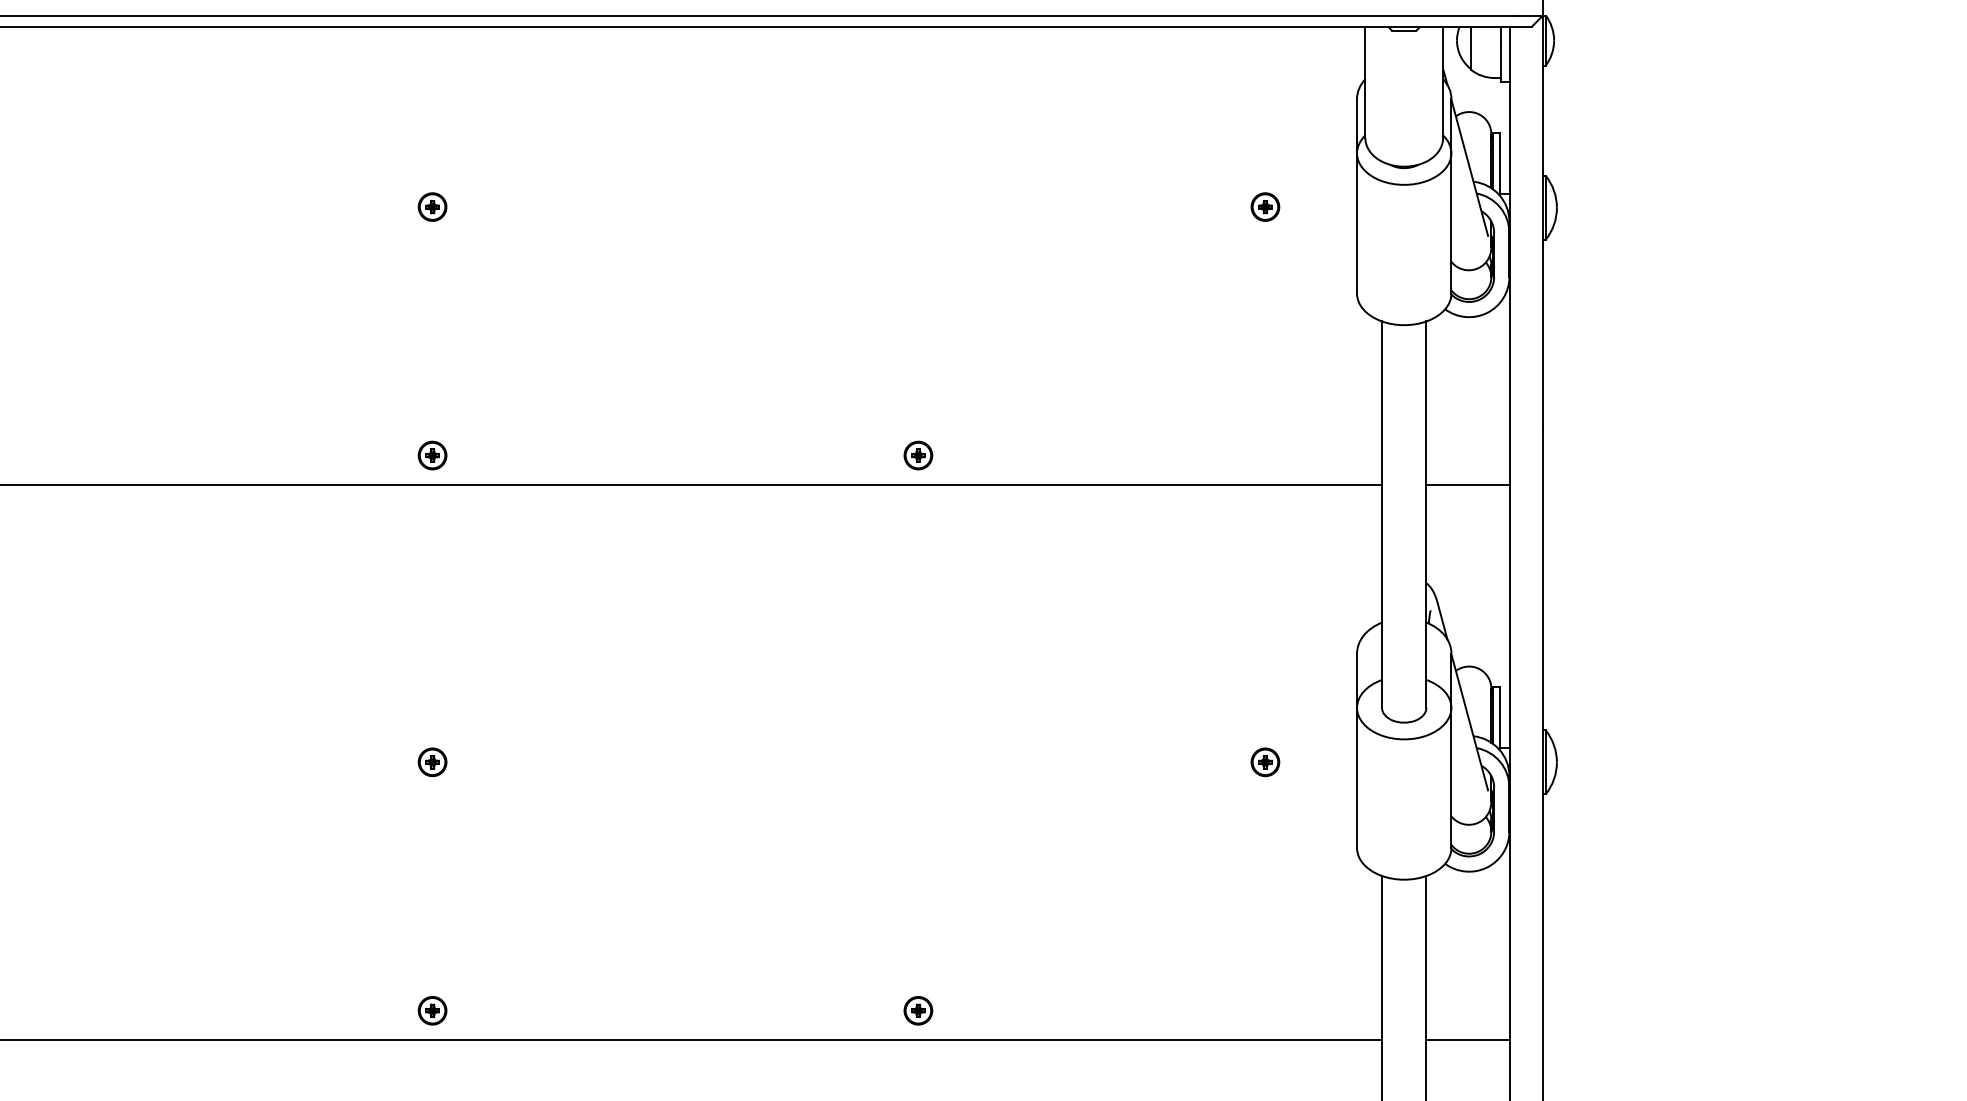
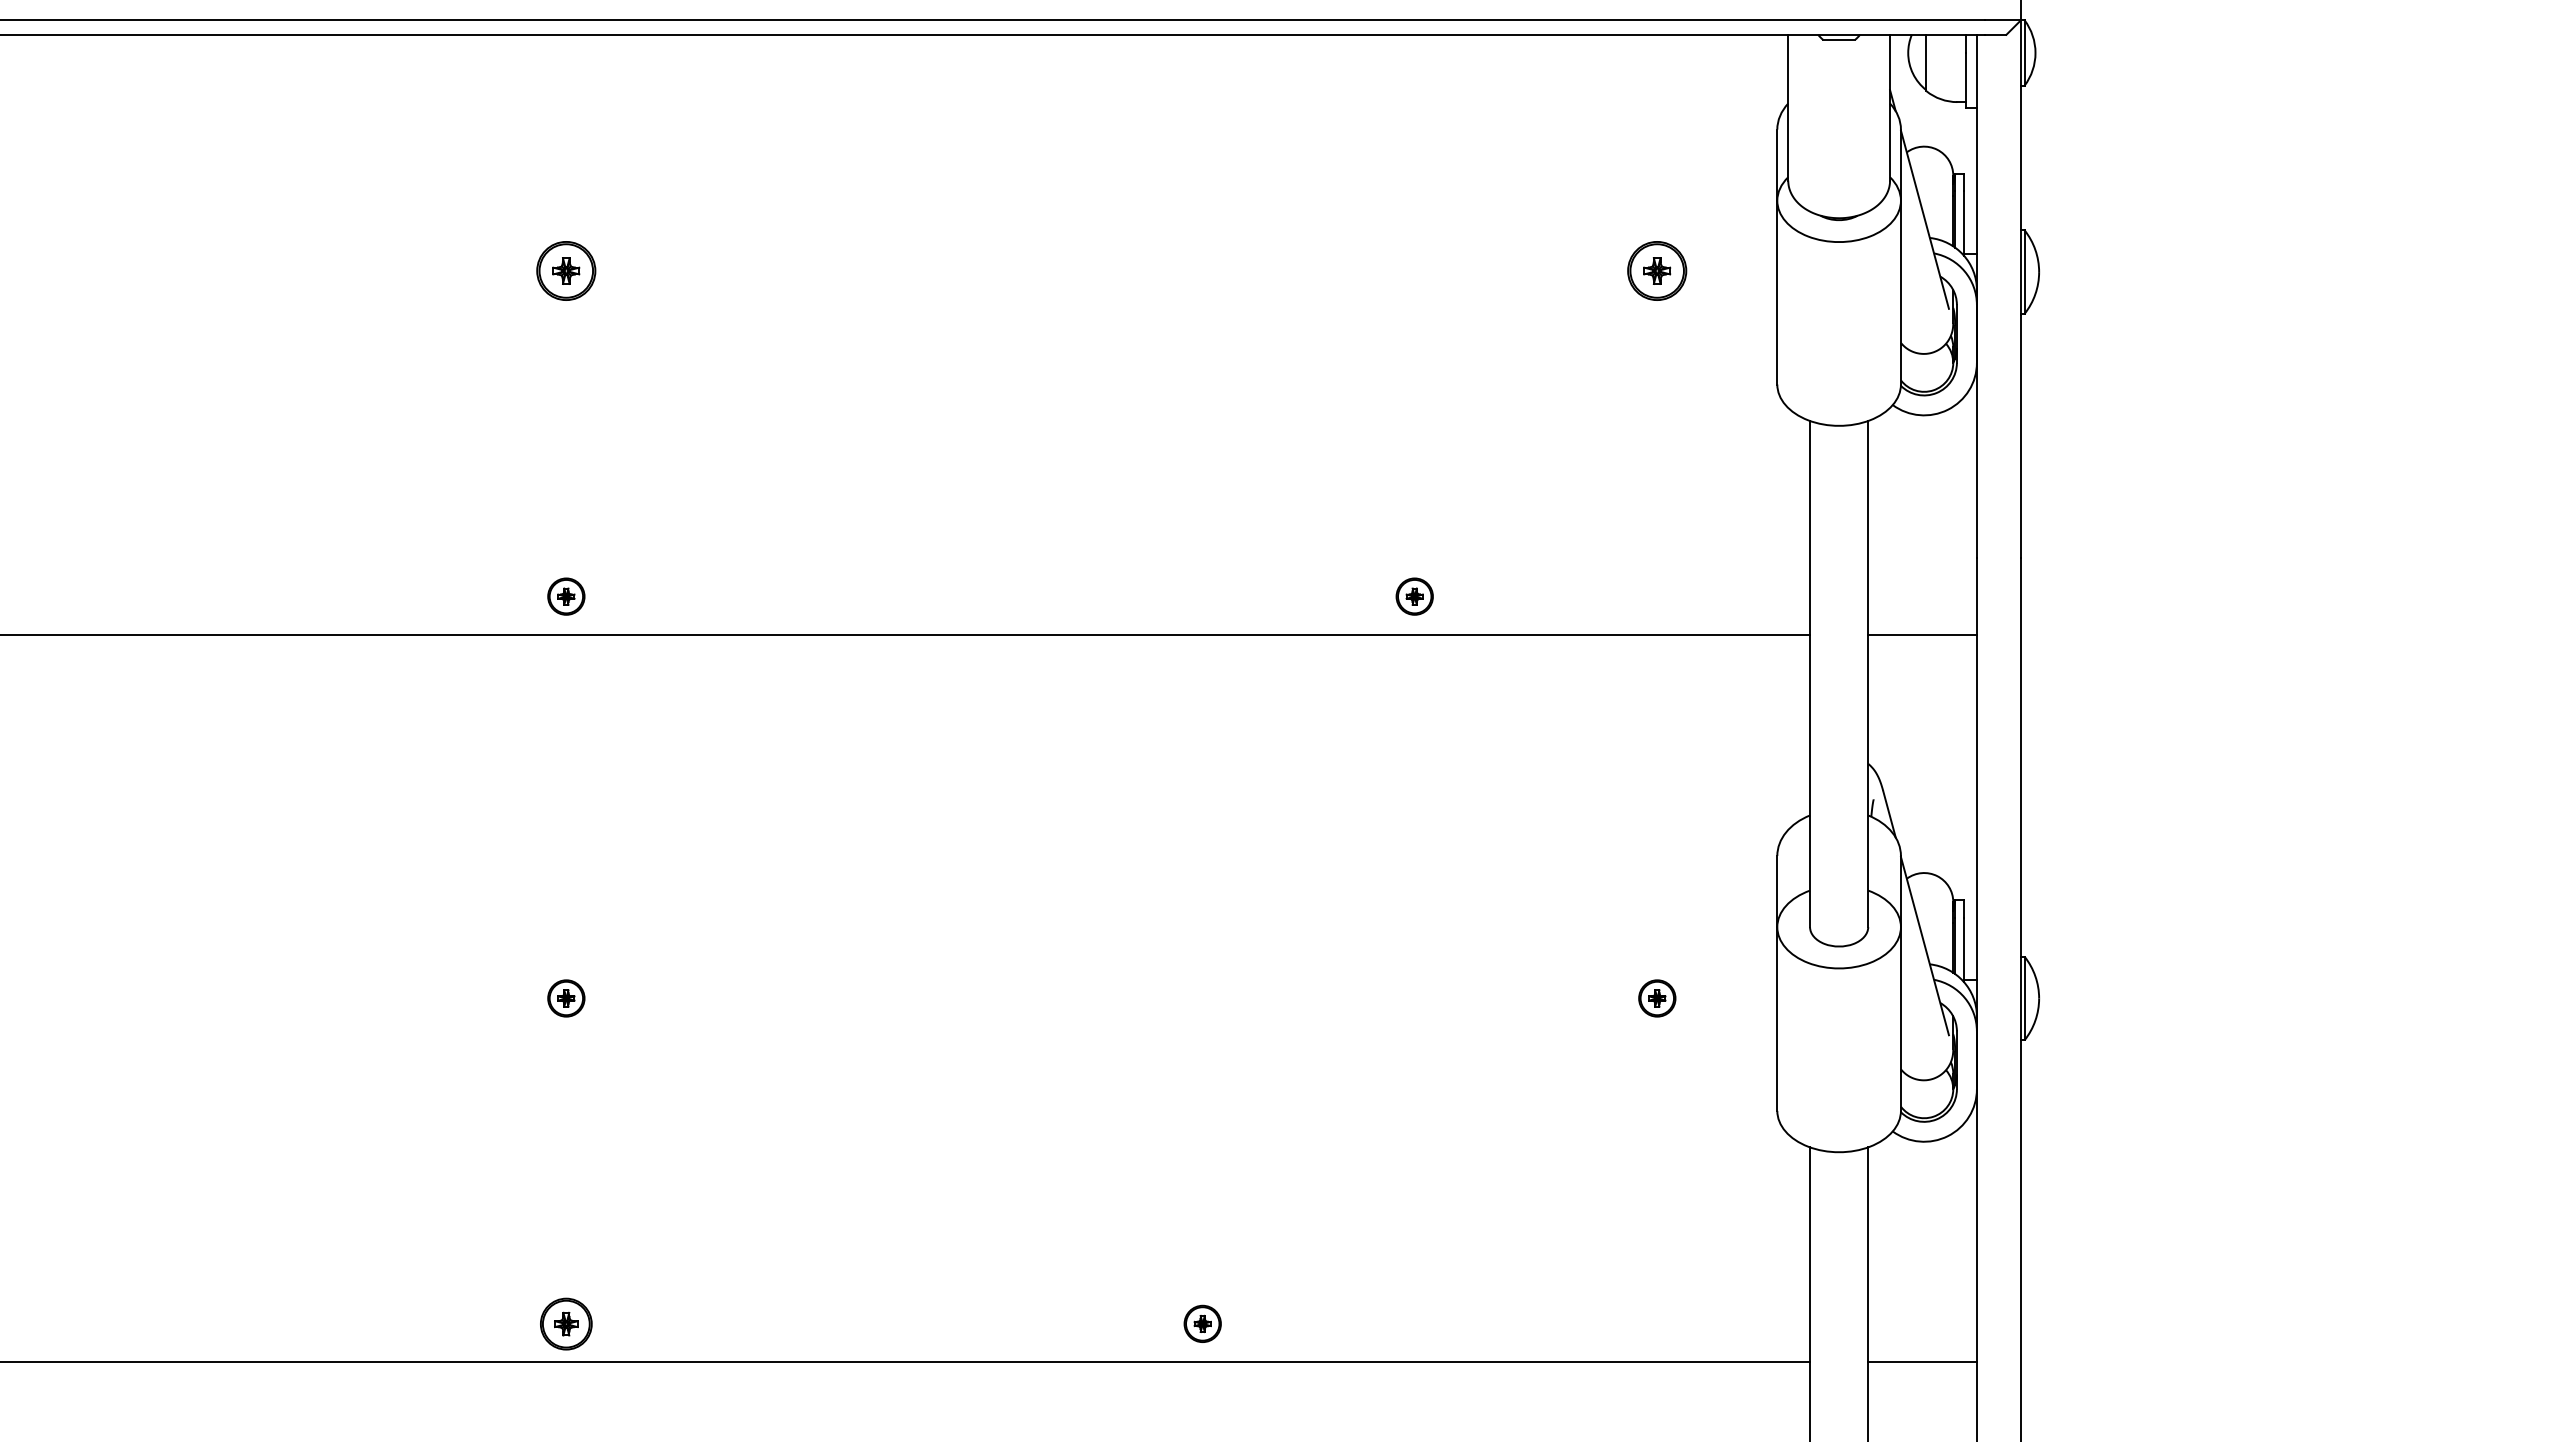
part: (432, 207) -> (566, 271), size x1.6
part: (1265, 207) -> (1657, 271), size x1.6
part: (918, 455) -> (1414, 596), moved
part: (432, 1010) -> (566, 1323), size x1.4

